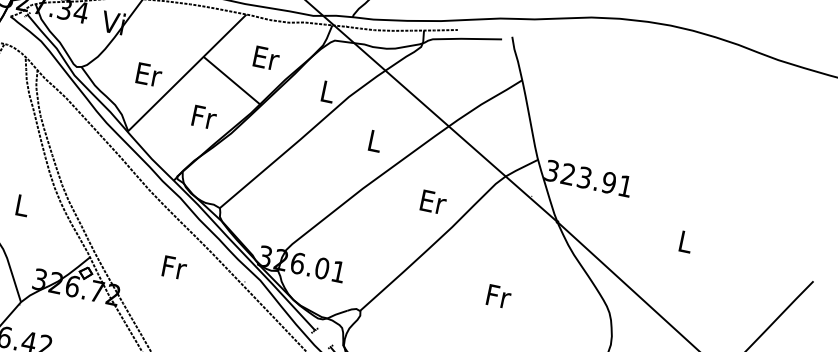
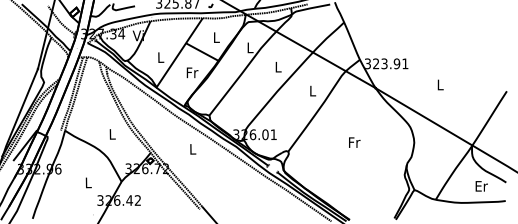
text: (265, 57) -> (216, 37), Er -> L
text: (149, 74) -> (161, 57), Er -> L
text: (434, 201) -> (313, 90), Er -> L
text: (173, 267) -> (192, 149), Fr -> L
text: (498, 296) -> (354, 142), moved

